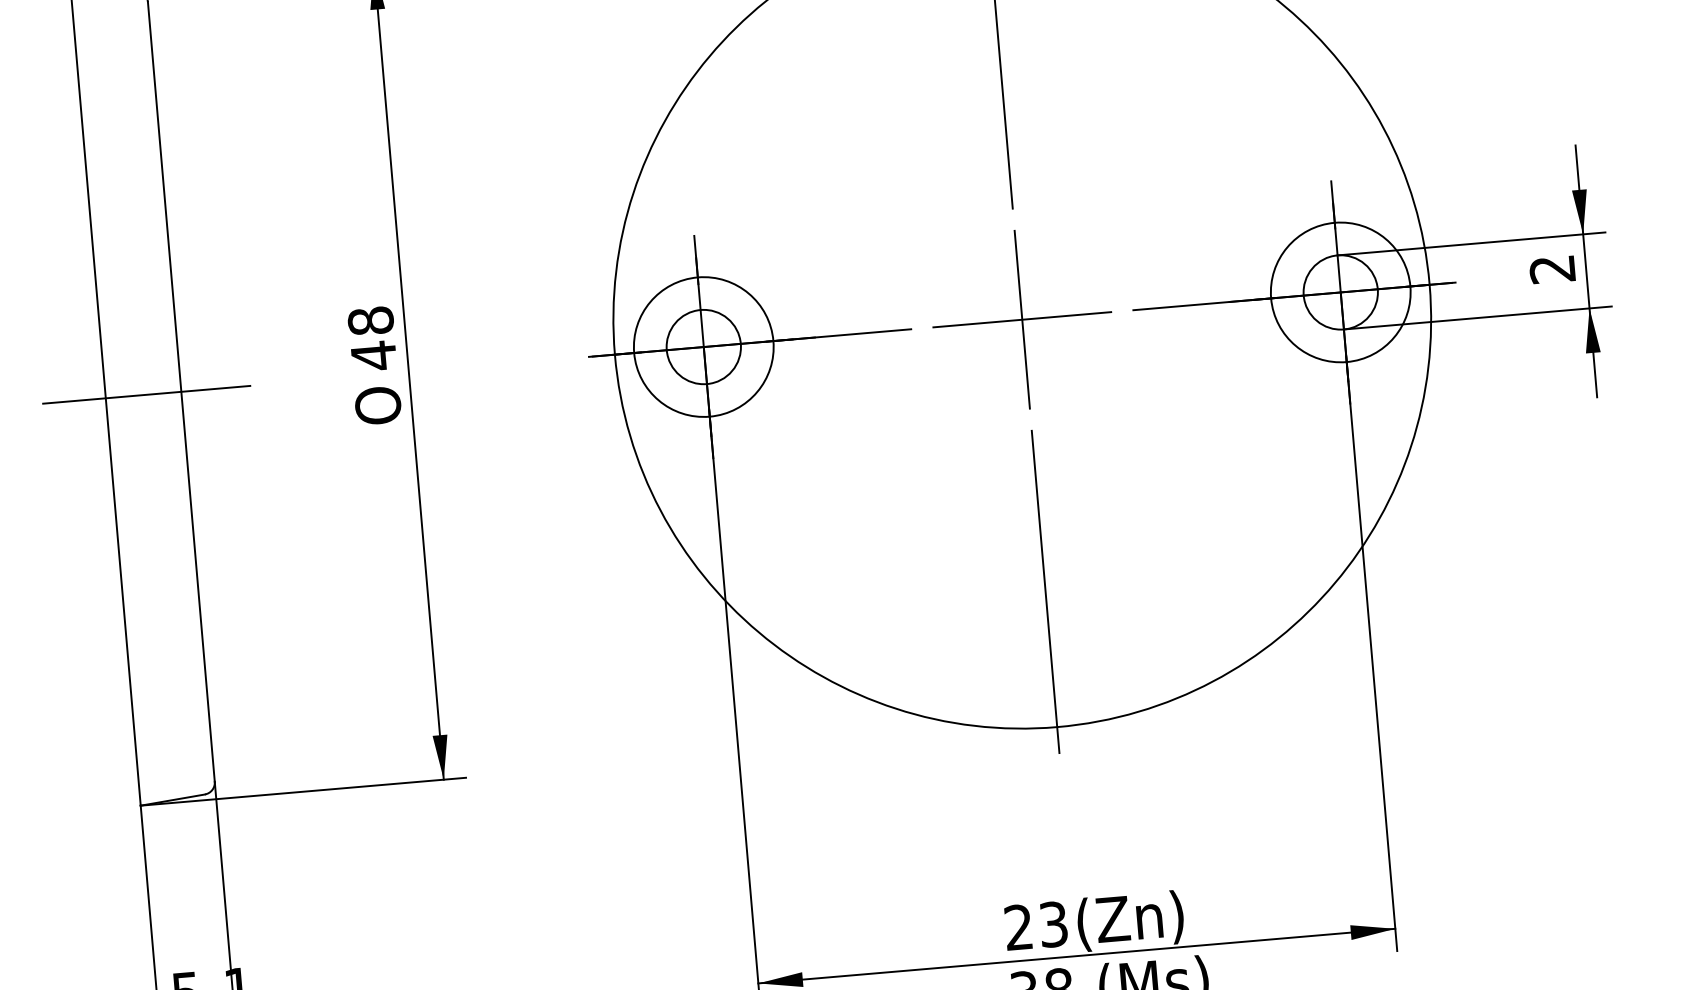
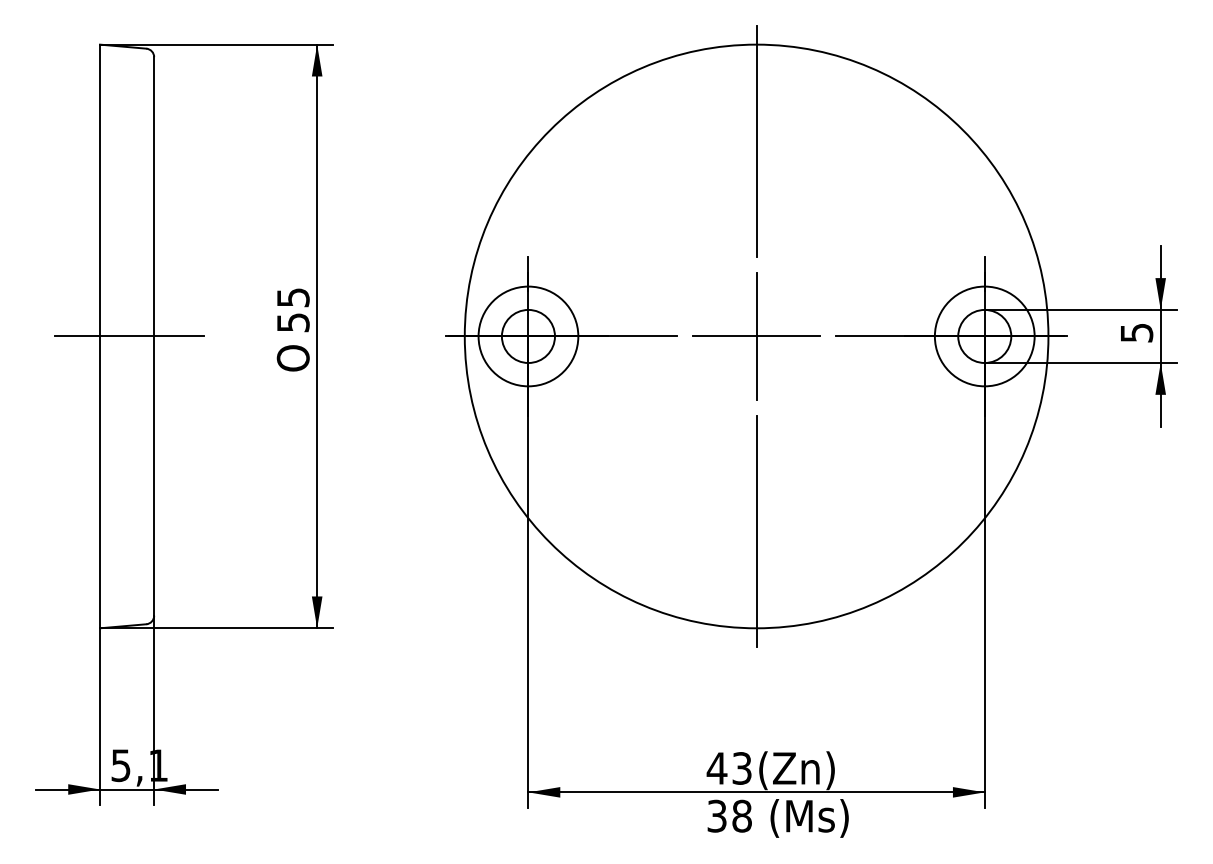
text: (1552, 270) -> (1136, 333), 2 -> 5
text: (371, 339) -> (292, 310), 48 -> 55
text: (1017, 927) -> (716, 768), 23 -> 43

